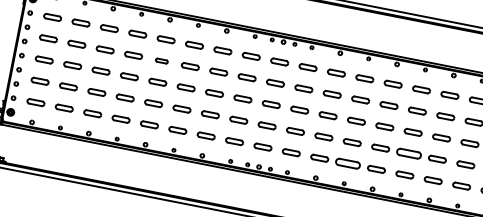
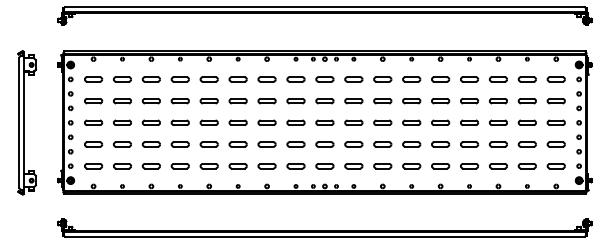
part: (161, 61) -> (208, 101), size x1.43
part: (409, 153) -> (469, 144), size x0.71
part: (347, 164) -> (411, 166), size x0.71

